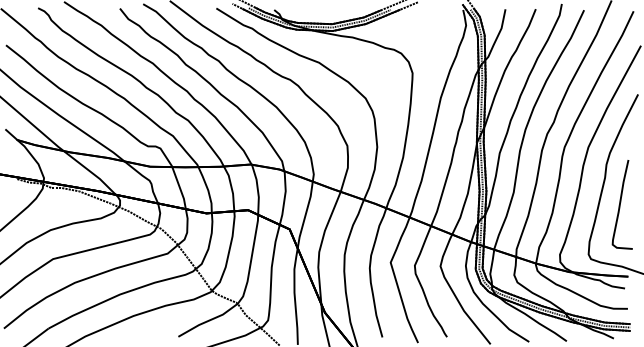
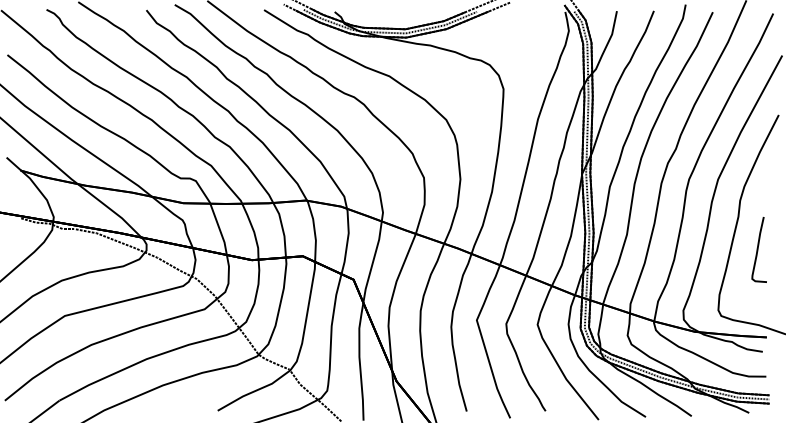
part: (621, 204) -> (758, 249), size x0.6

